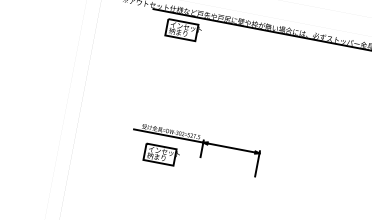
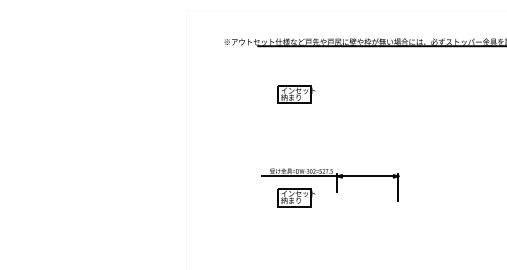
part: (183, 30) -> (296, 94), moved

